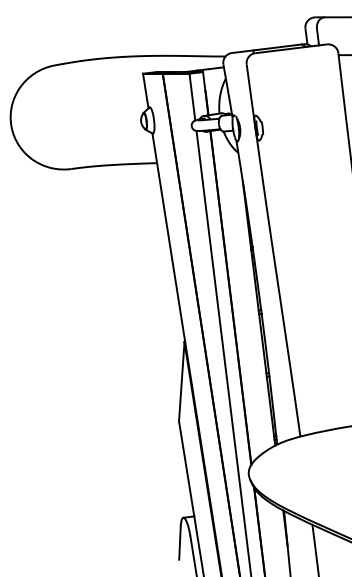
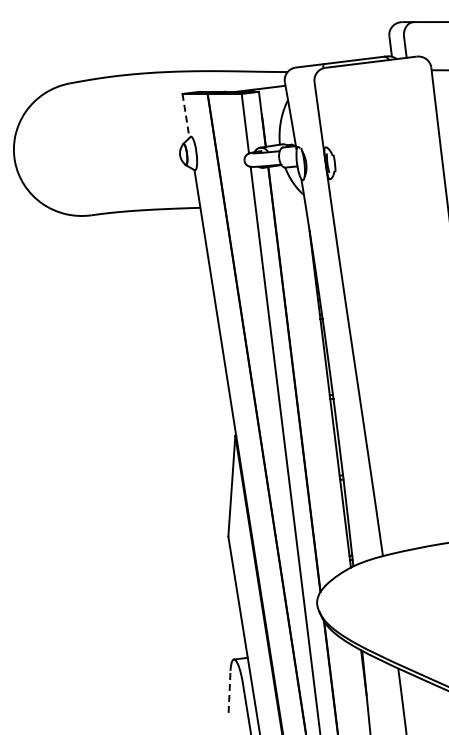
line: (146, 91) -> (186, 116), solid -> dashed
line: (179, 542) -> (229, 691), solid -> dashed

